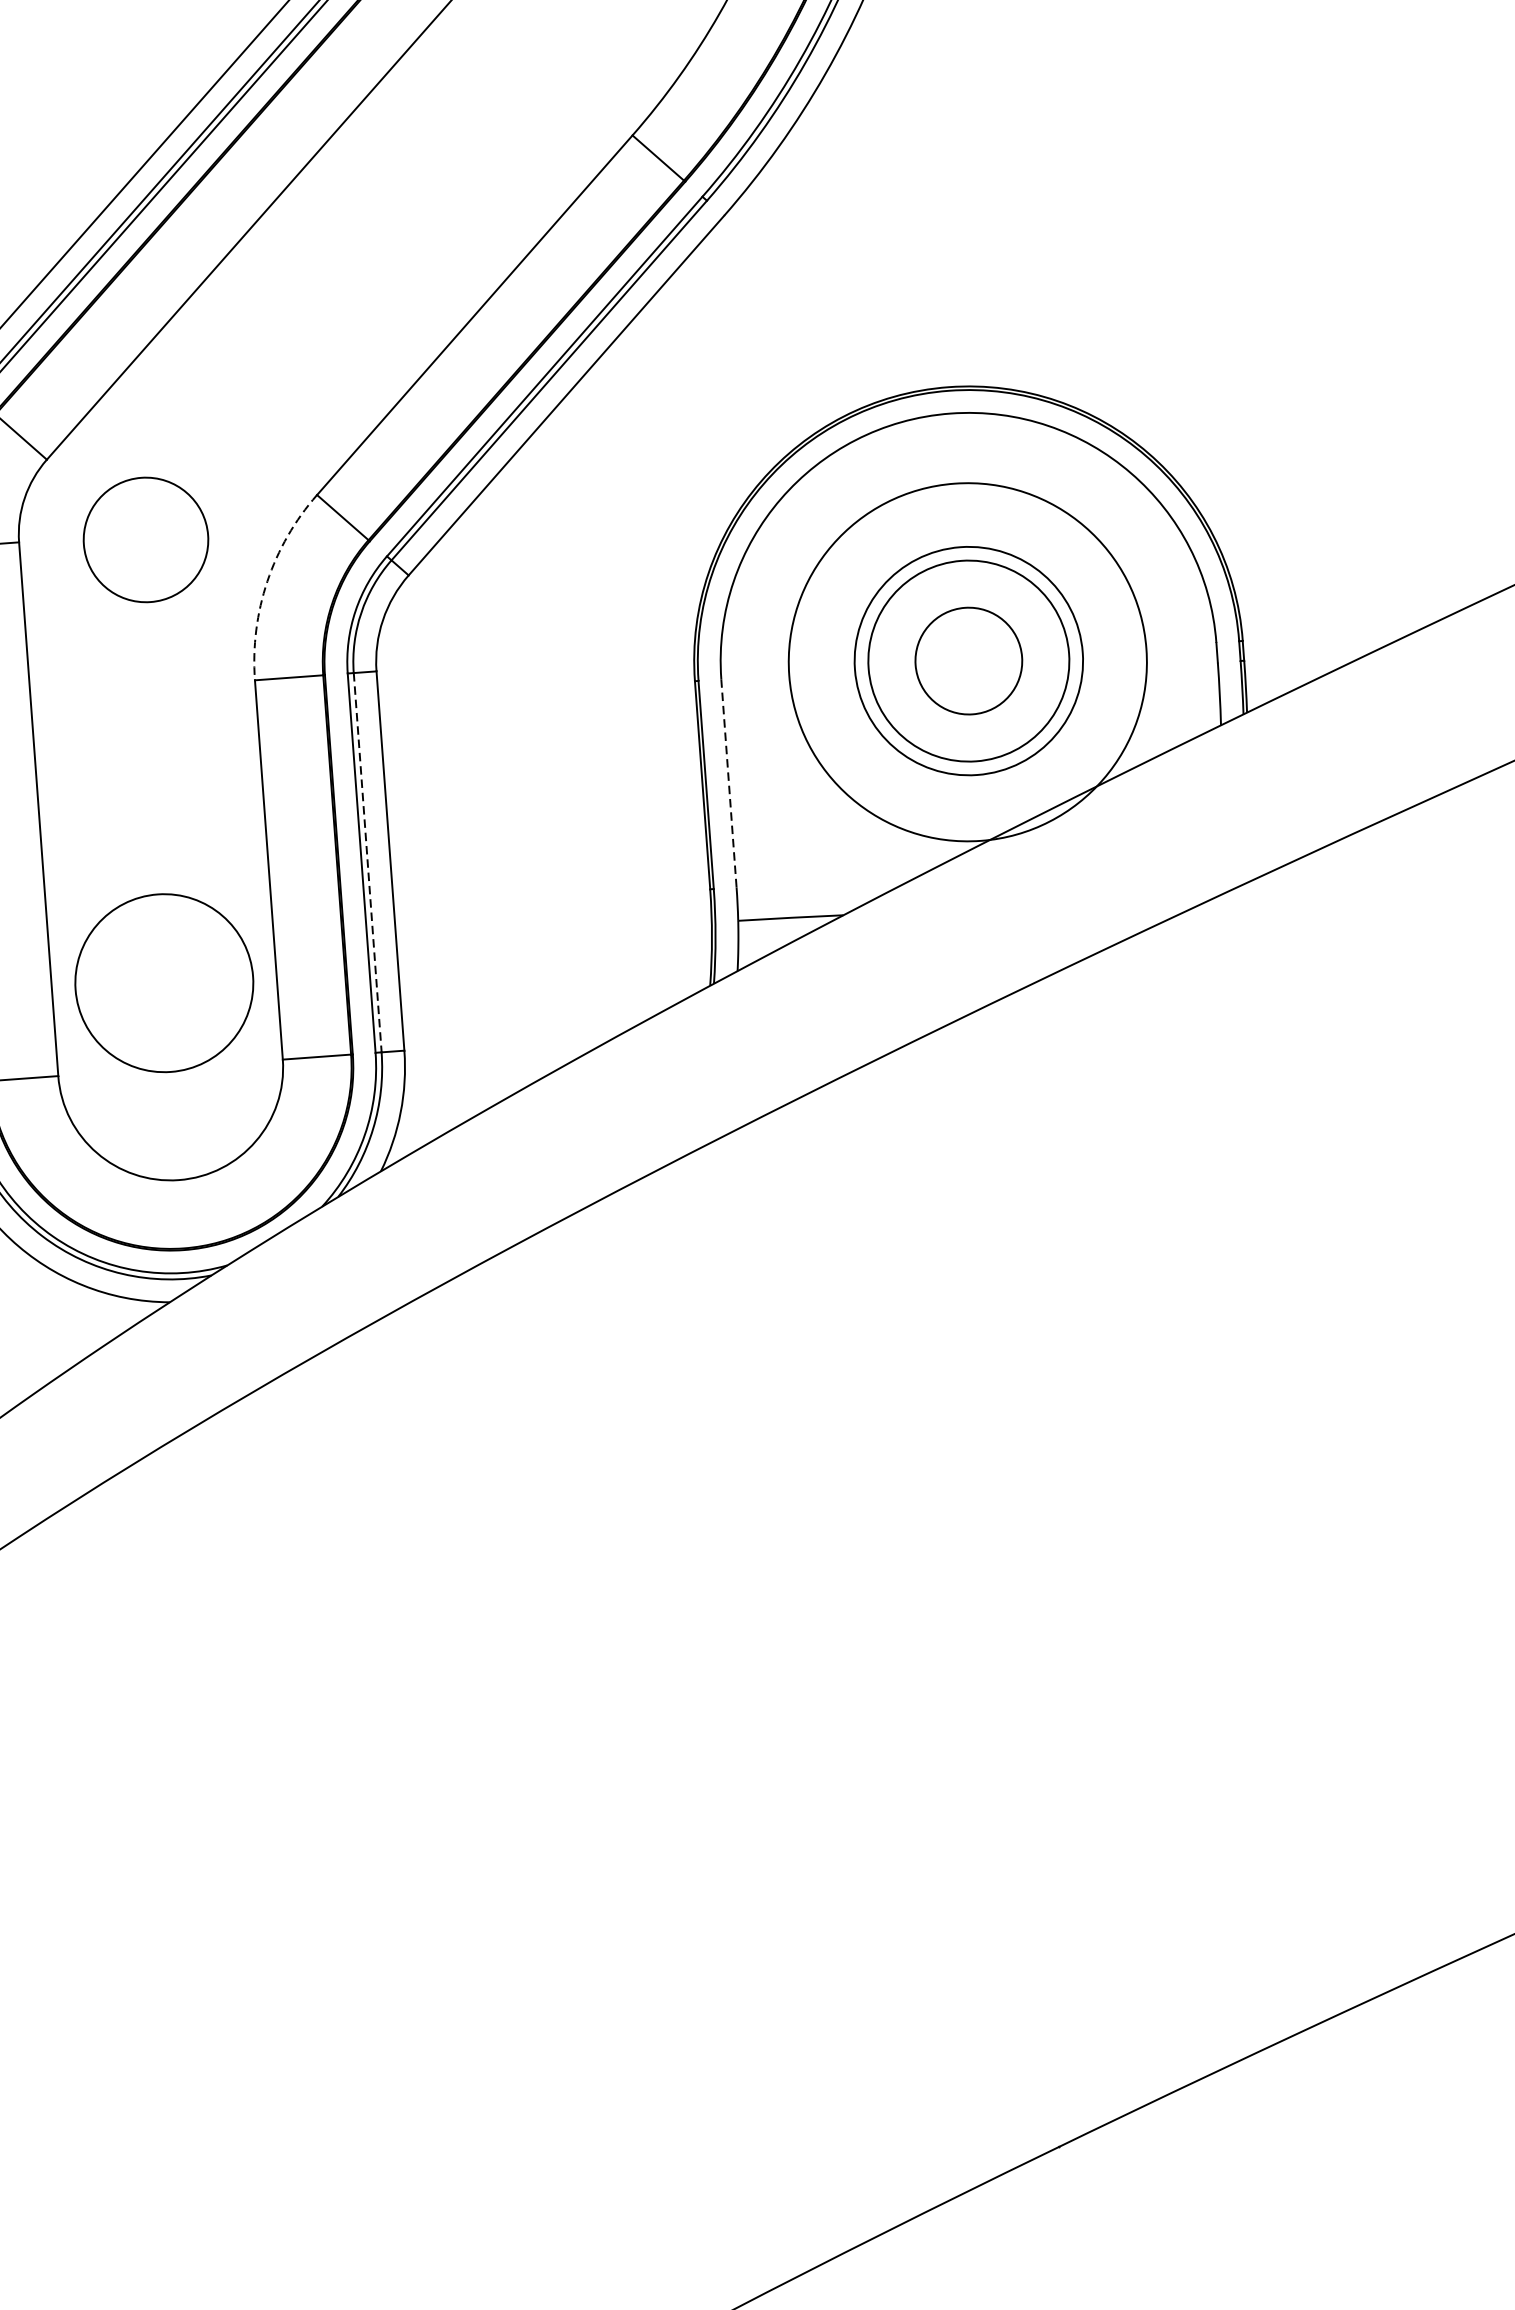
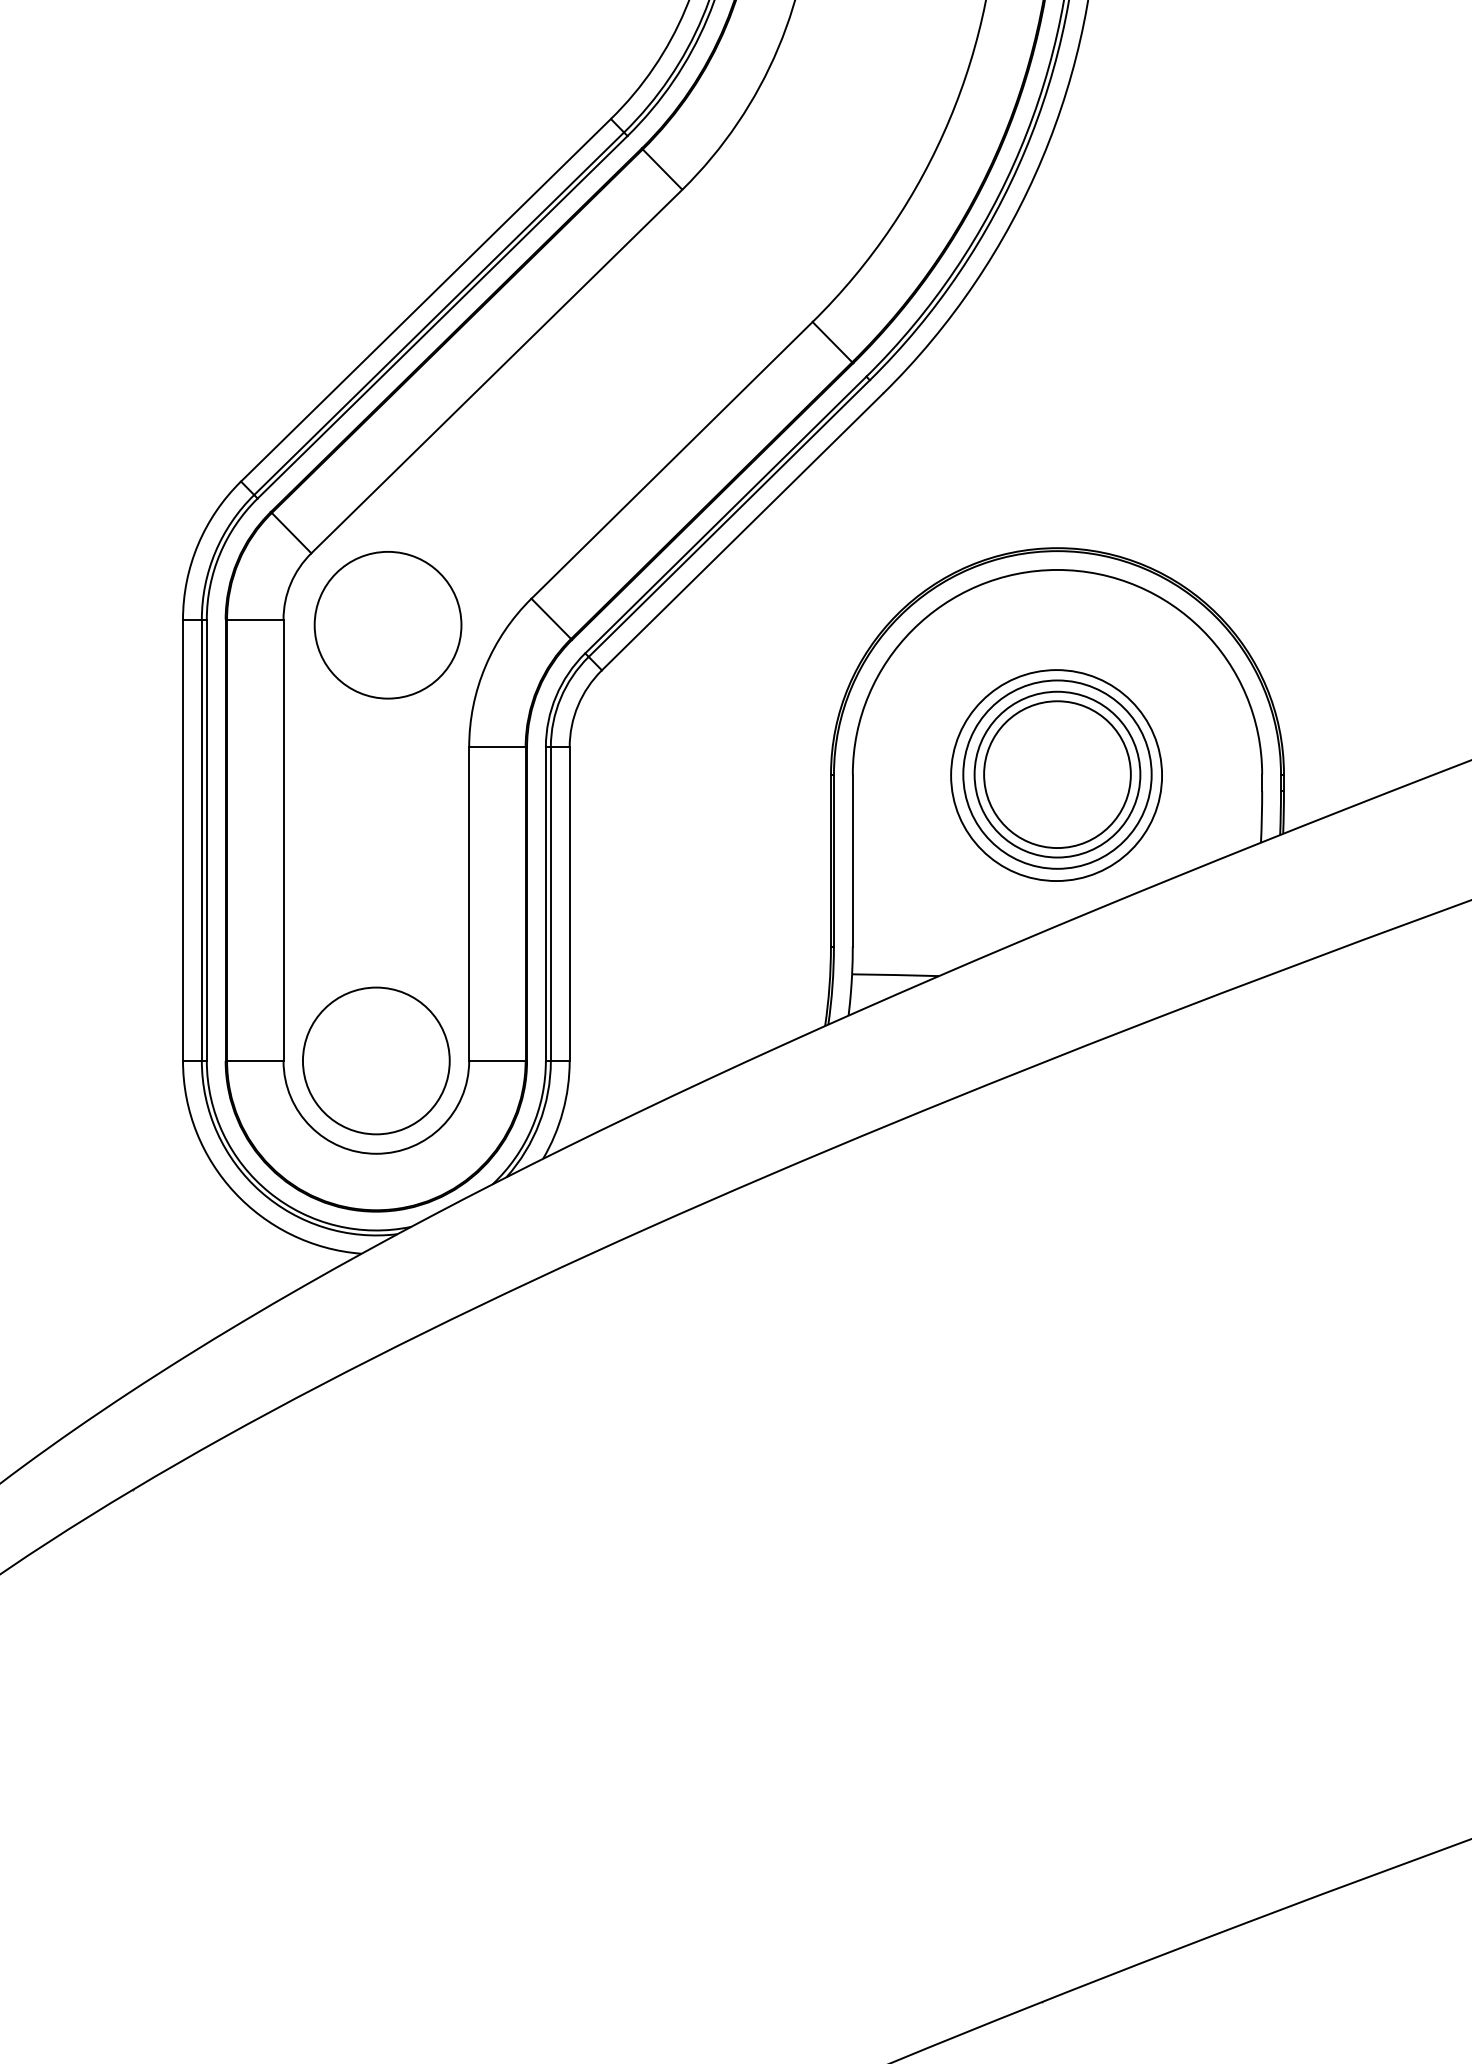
circle: (145, 540) -> (387, 625), size x1.43
arc: (267, 581) -> (485, 666), dashed -> solid
circle: (968, 660) -> (1057, 774), size x1.67
circle: (967, 662) -> (1056, 775), size x0.71
line: (728, 784) -> (852, 861), dashed -> solid
line: (367, 863) -> (550, 904), dashed -> solid
circle: (164, 982) -> (376, 1060), moved

